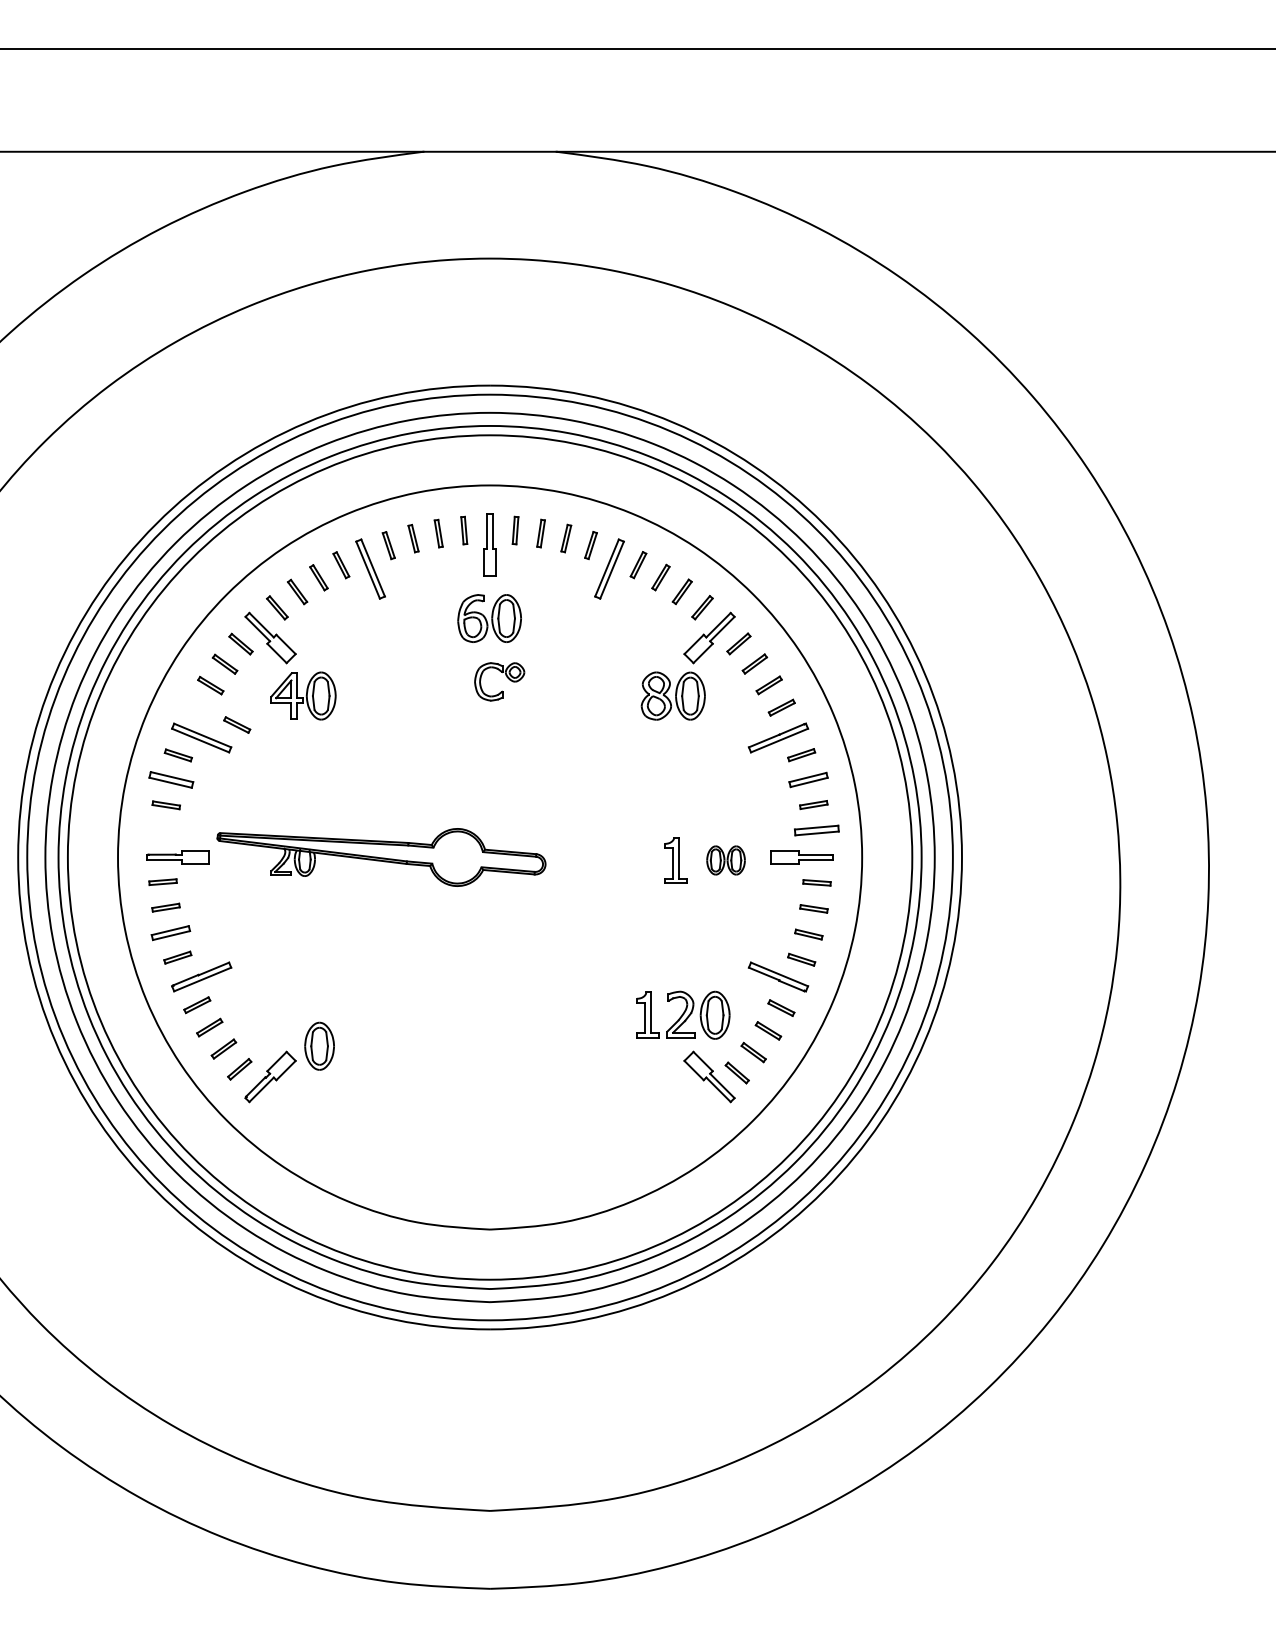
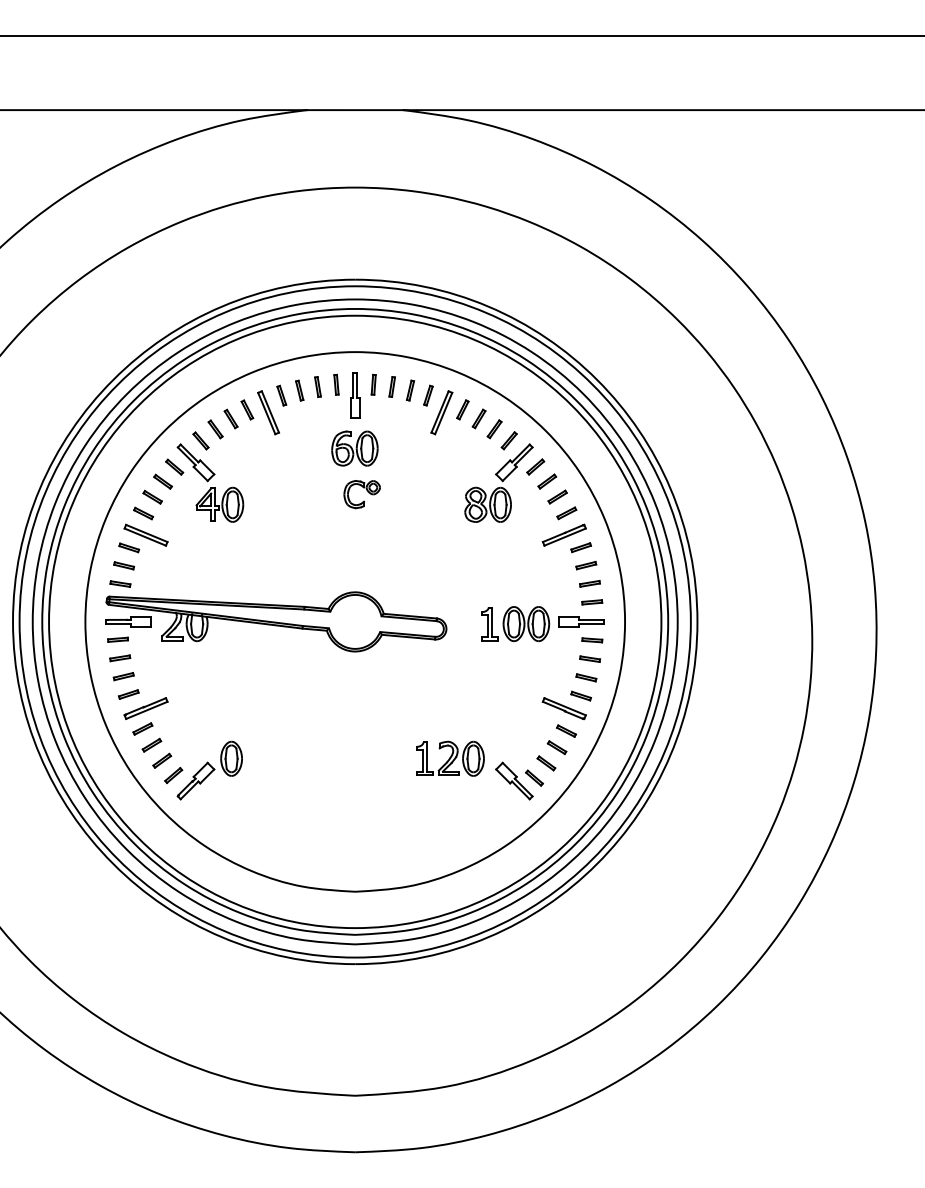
part: (237, 724) -> (143, 513), moved
part: (808, 779) -> (586, 565), size x0.71
part: (171, 780) -> (124, 566), size x0.62
part: (816, 830) -> (591, 602), size x0.62
part: (381, 857) -> (276, 621), size x1.43
part: (725, 860) -> (525, 624), size x1.67
part: (170, 932) -> (123, 676), size x0.71
part: (683, 1014) -> (450, 758), moved

